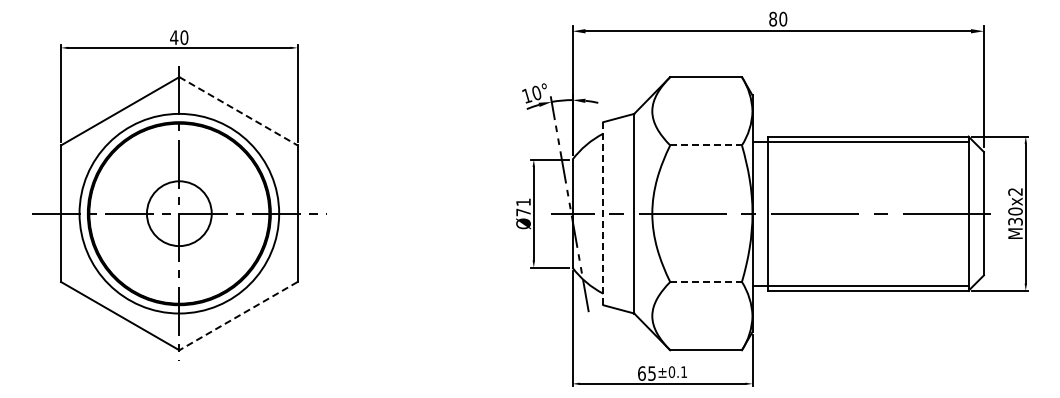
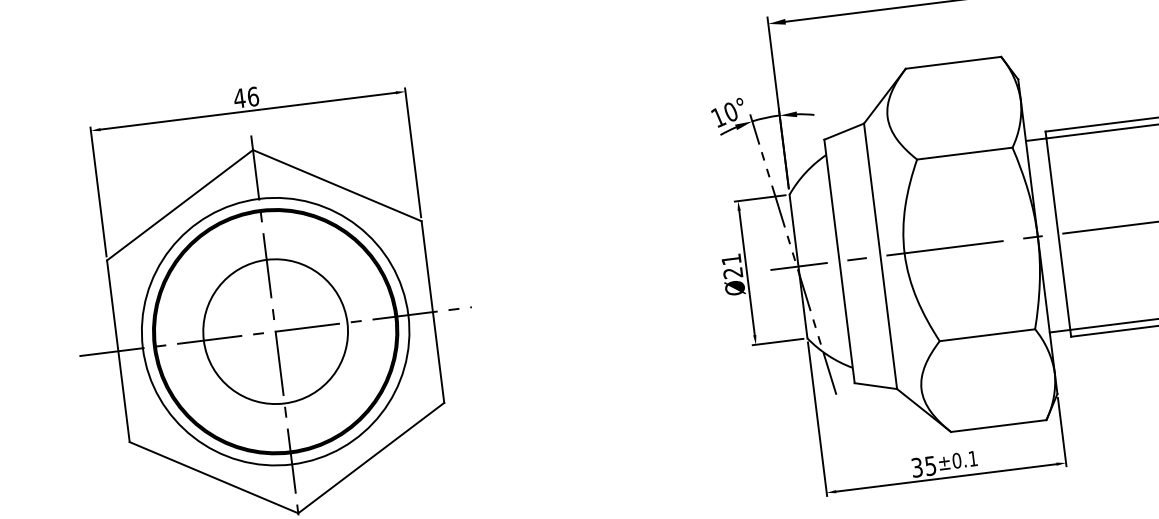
text: (184, 37) -> (253, 96), 40 -> 46
line: (238, 111) -> (337, 185), dashed -> solid
line: (706, 145) -> (965, 153), dashed -> solid
text: (523, 212) -> (733, 273), Ø71 -> Ø21
circle: (179, 213) -> (275, 331), size x1.67
line: (603, 213) -> (839, 261), dashed -> solid
line: (706, 281) -> (987, 334), dashed -> solid
line: (238, 316) -> (371, 458), dashed -> solid
text: (641, 373) -> (916, 467), 65 -> 35

